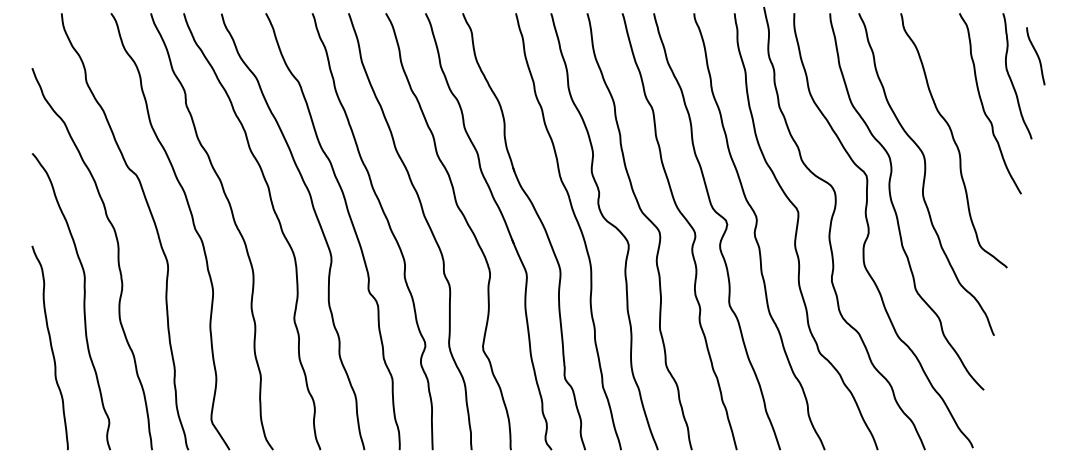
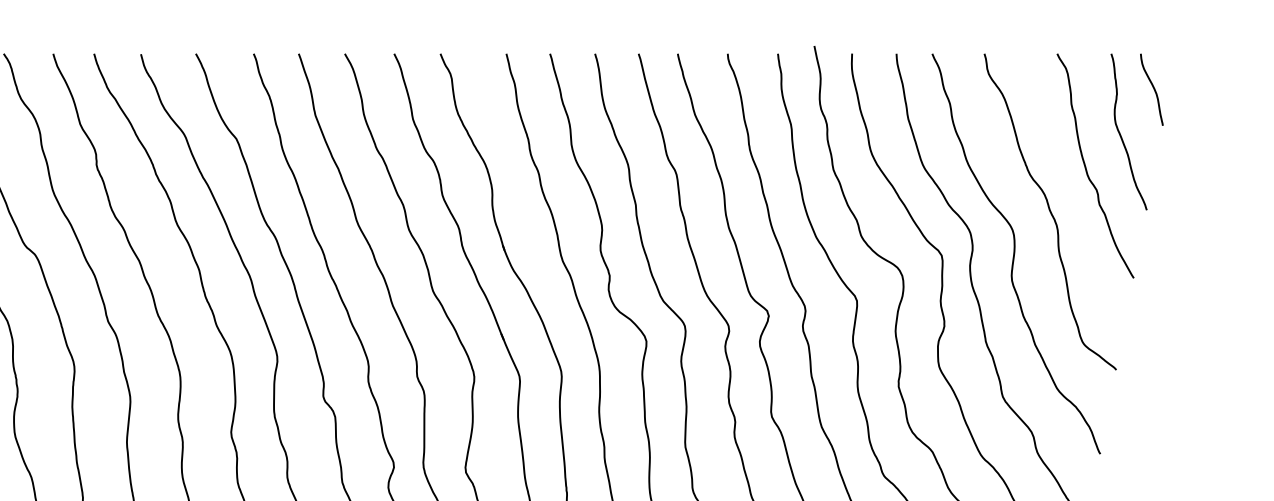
curve: (1036, 55) -> (1152, 88), moved

